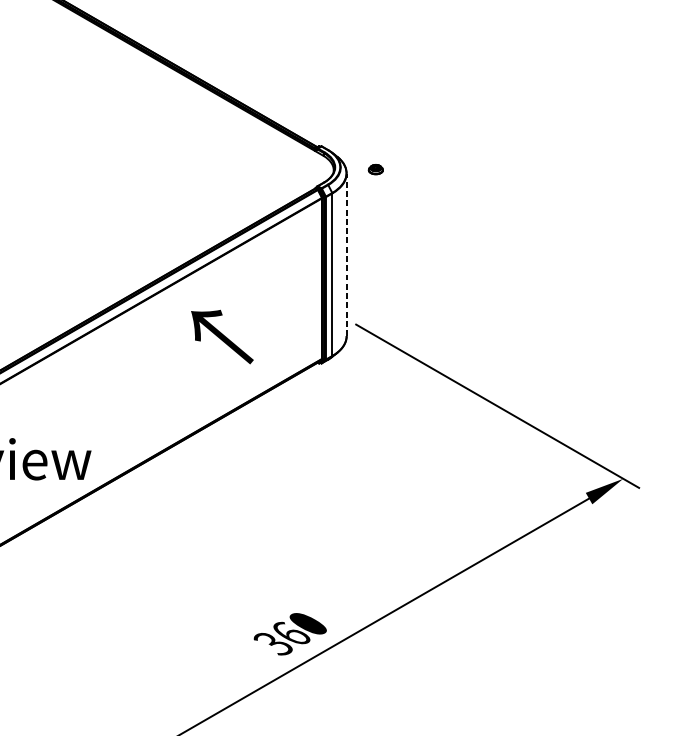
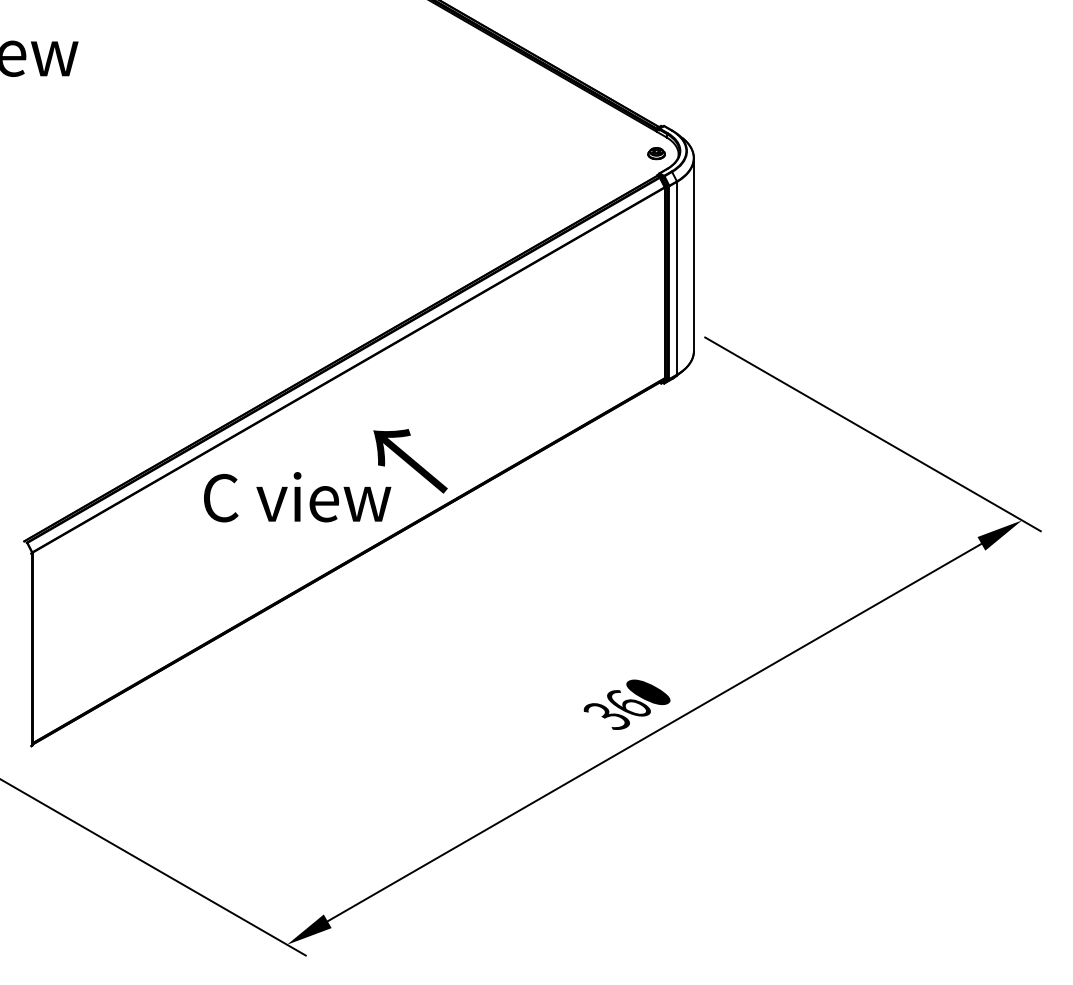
part: (375, 169) -> (656, 153), moved
line: (346, 254) -> (693, 254), dashed -> solid
text: (222, 337) -> (410, 461), moved

